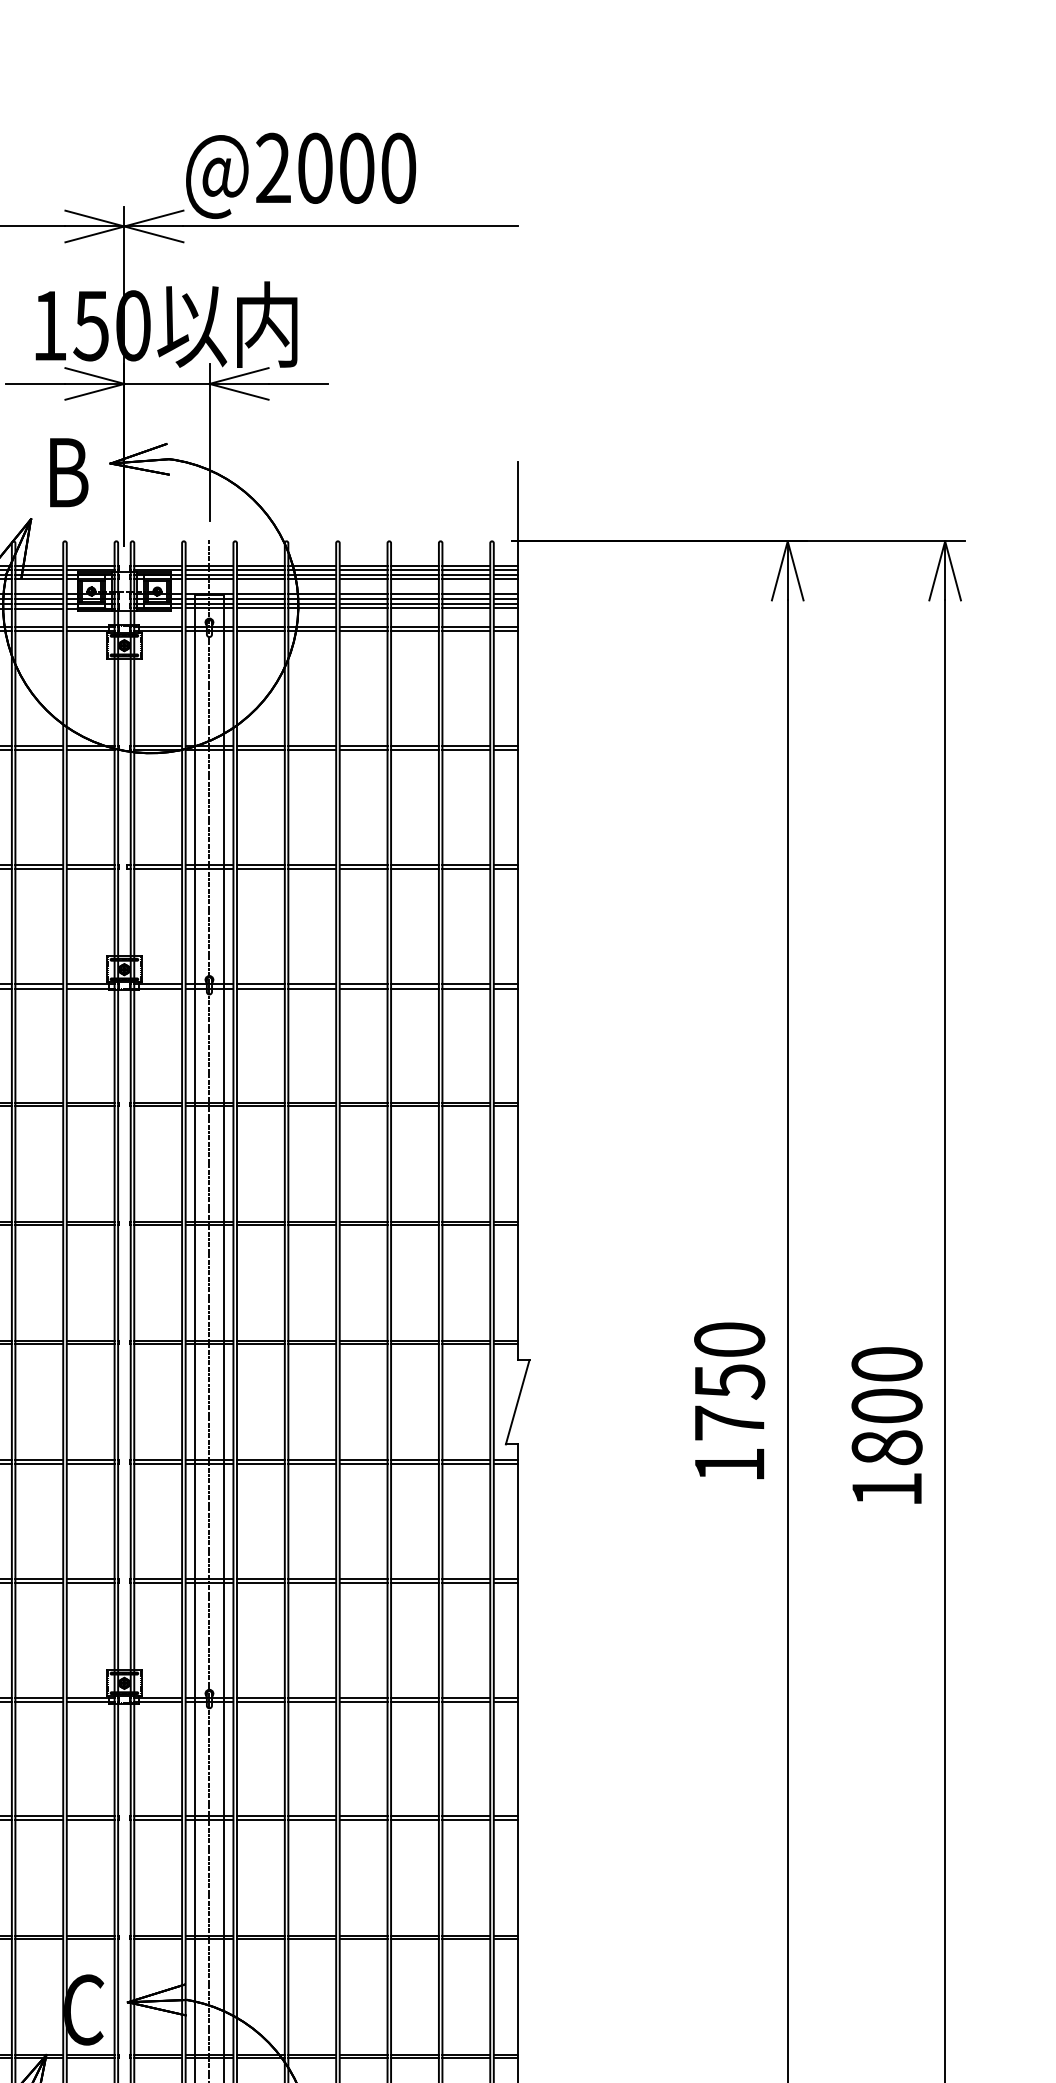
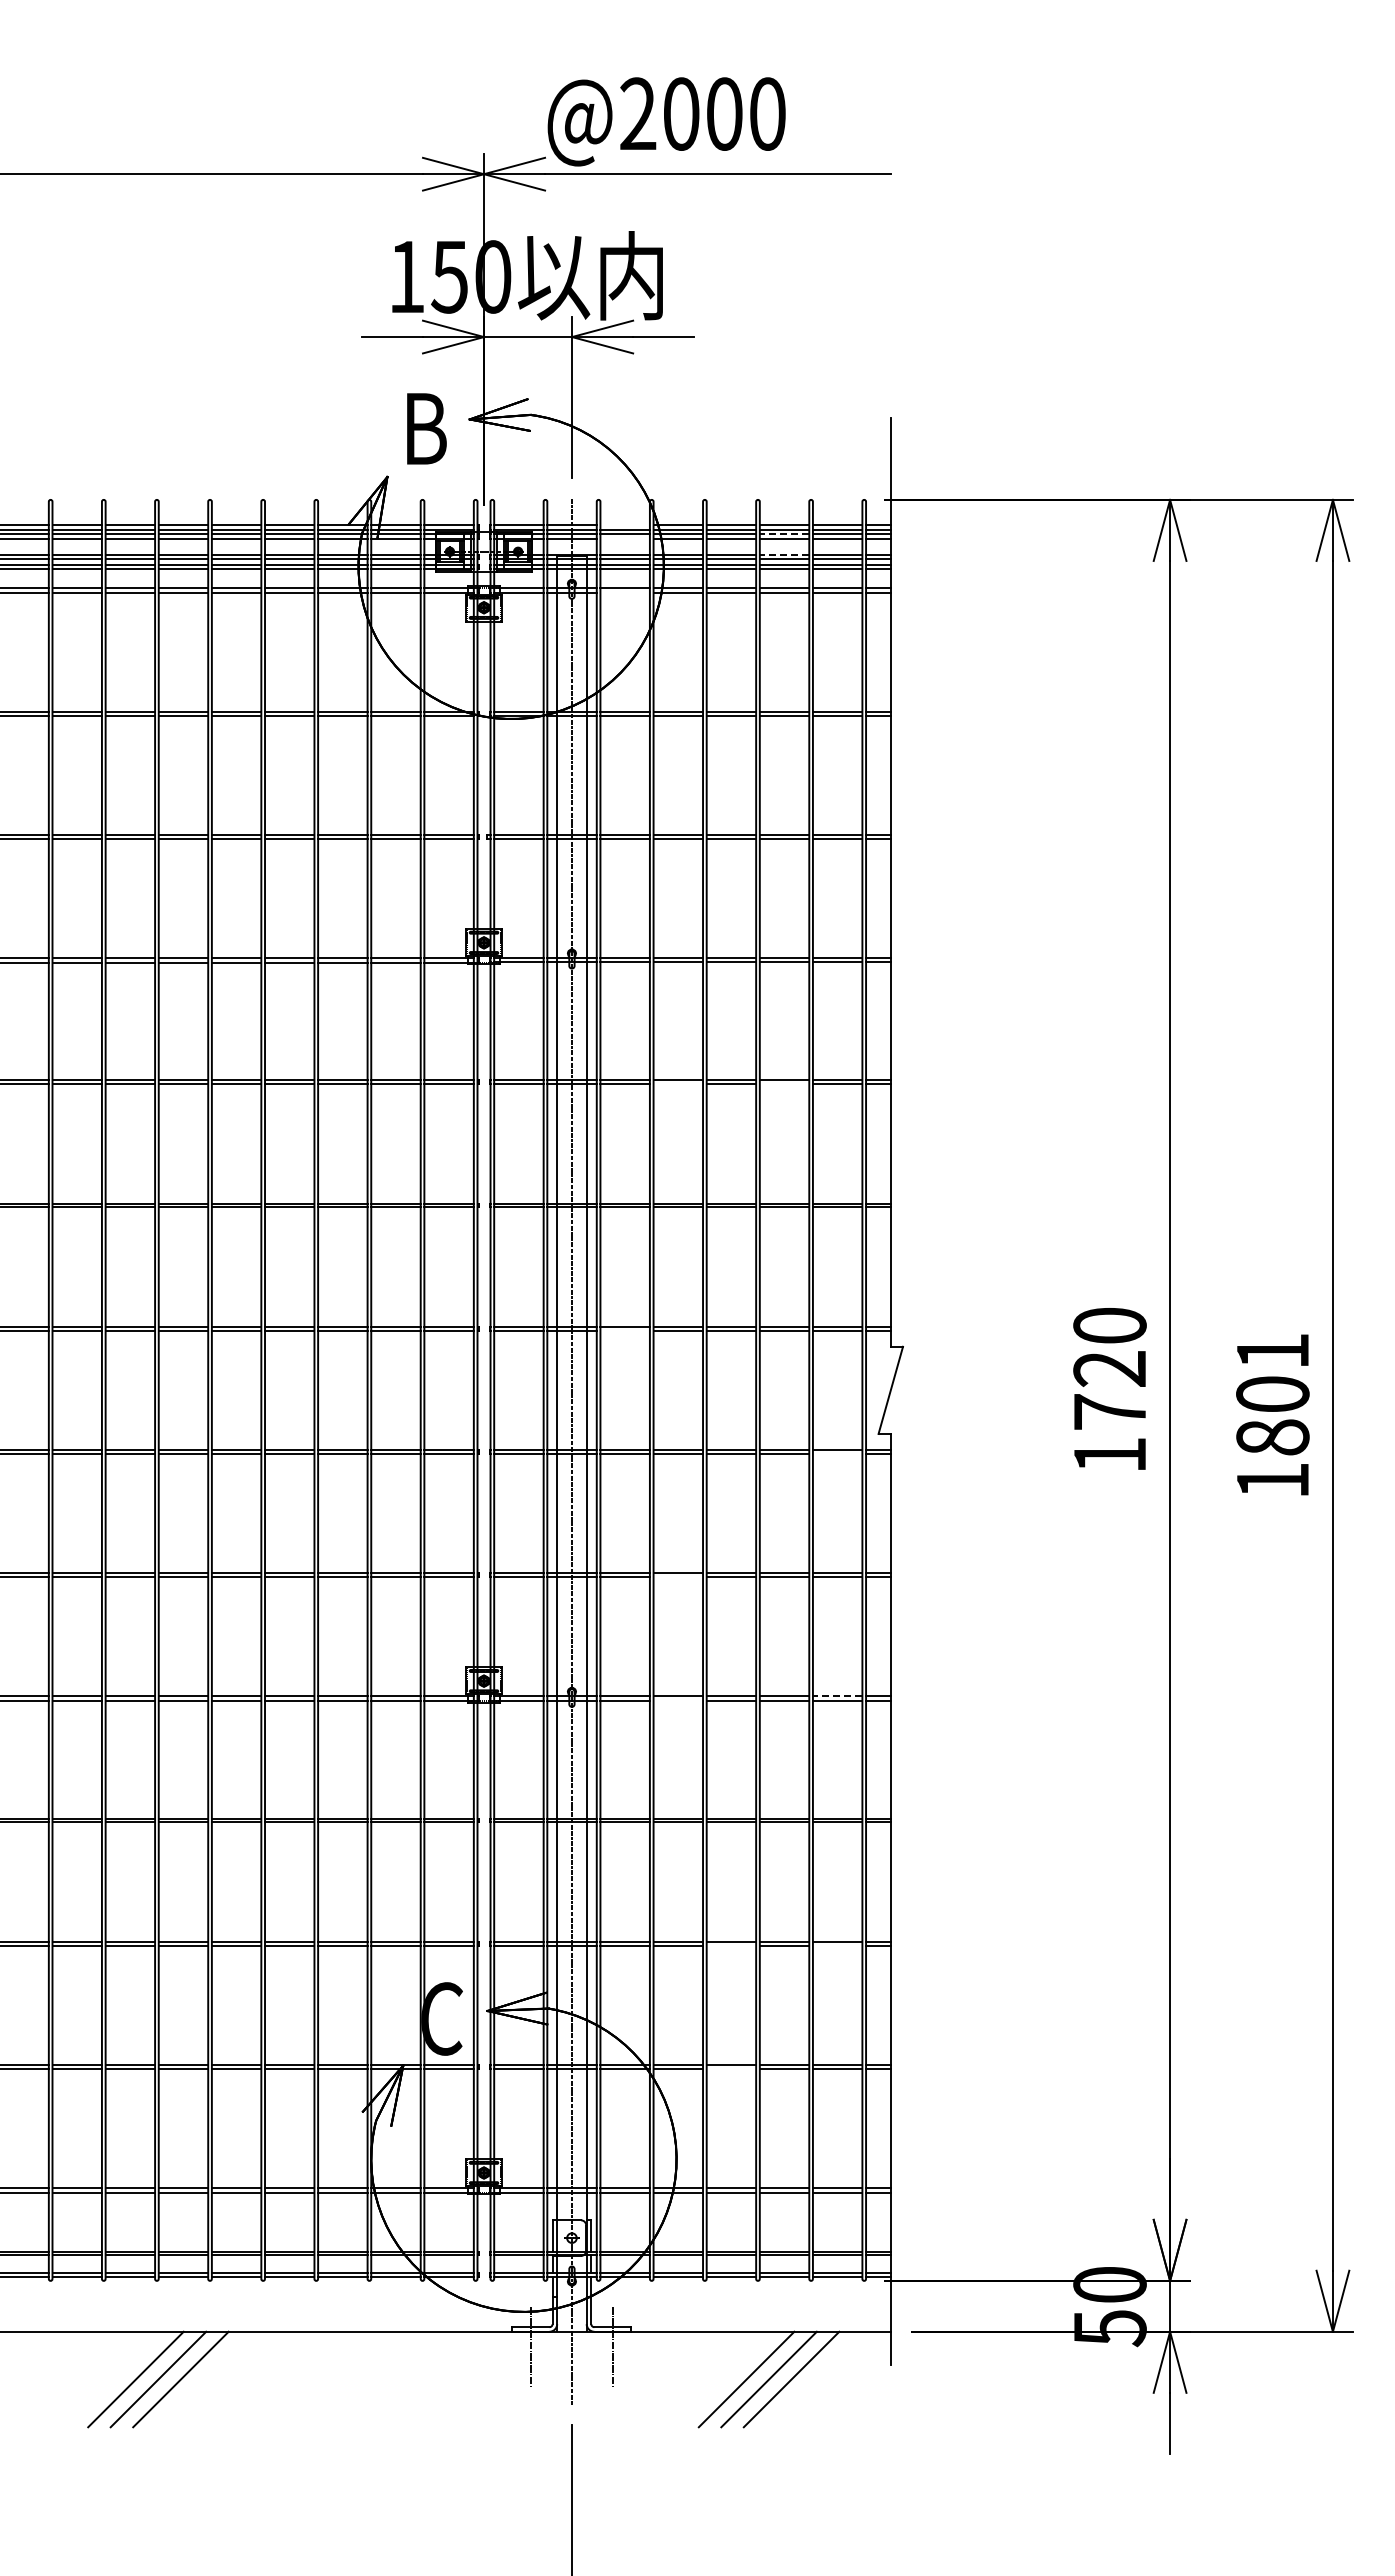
line: (260, 566) -> (624, 525), removed
line: (414, 574) -> (784, 534), solid -> dashed
line: (260, 578) -> (624, 538), removed
line: (414, 594) -> (784, 554), solid -> dashed
line: (260, 630) -> (624, 592), removed
line: (312, 1106) -> (678, 1084), removed
line: (414, 1106) -> (784, 1084), removed
line: (260, 1344) -> (624, 1330), removed
text: (886, 1363) -> (1272, 1350), 1800 -> 1801
text: (729, 1382) -> (1109, 1369), 1750 -> 1720
line: (466, 1463) -> (837, 1453), removed
line: (312, 1583) -> (678, 1577), removed
line: (466, 1698) -> (837, 1696), solid -> dashed
line: (312, 1702) -> (678, 1700), removed
line: (363, 1938) -> (731, 1945), removed
line: (466, 1938) -> (837, 1945), removed
line: (363, 2057) -> (731, 2068), removed

